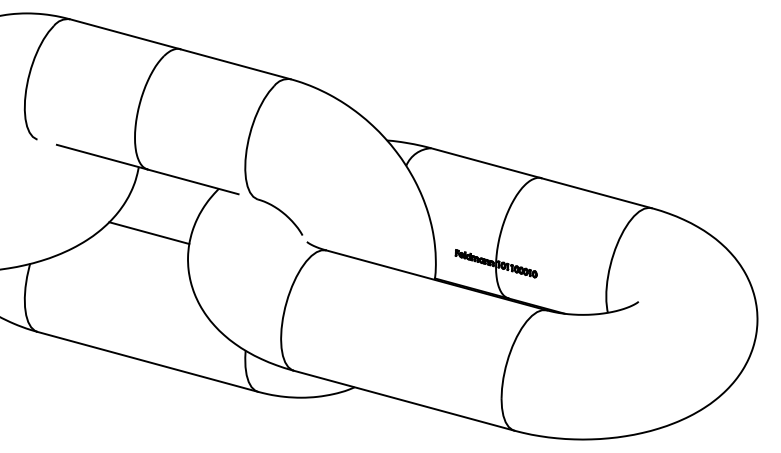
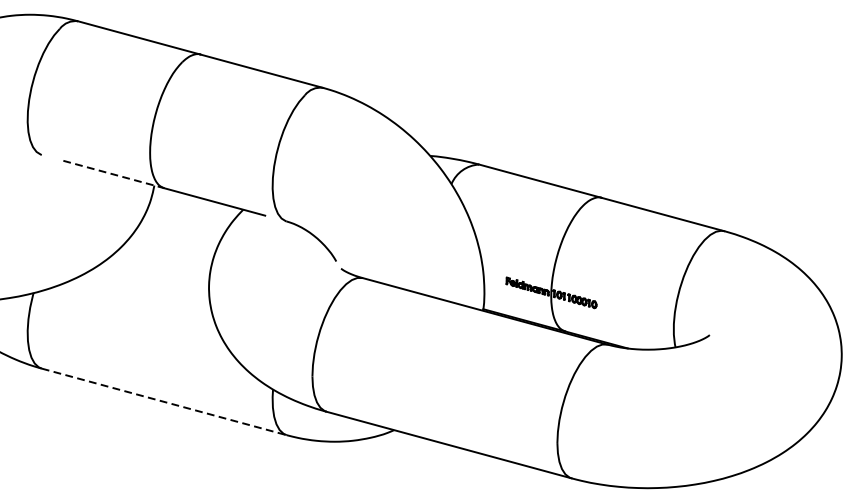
line: (102, 157) -> (114, 174), solid -> dashed
line: (149, 233) -> (166, 259), removed
line: (148, 362) -> (165, 402), solid -> dashed

